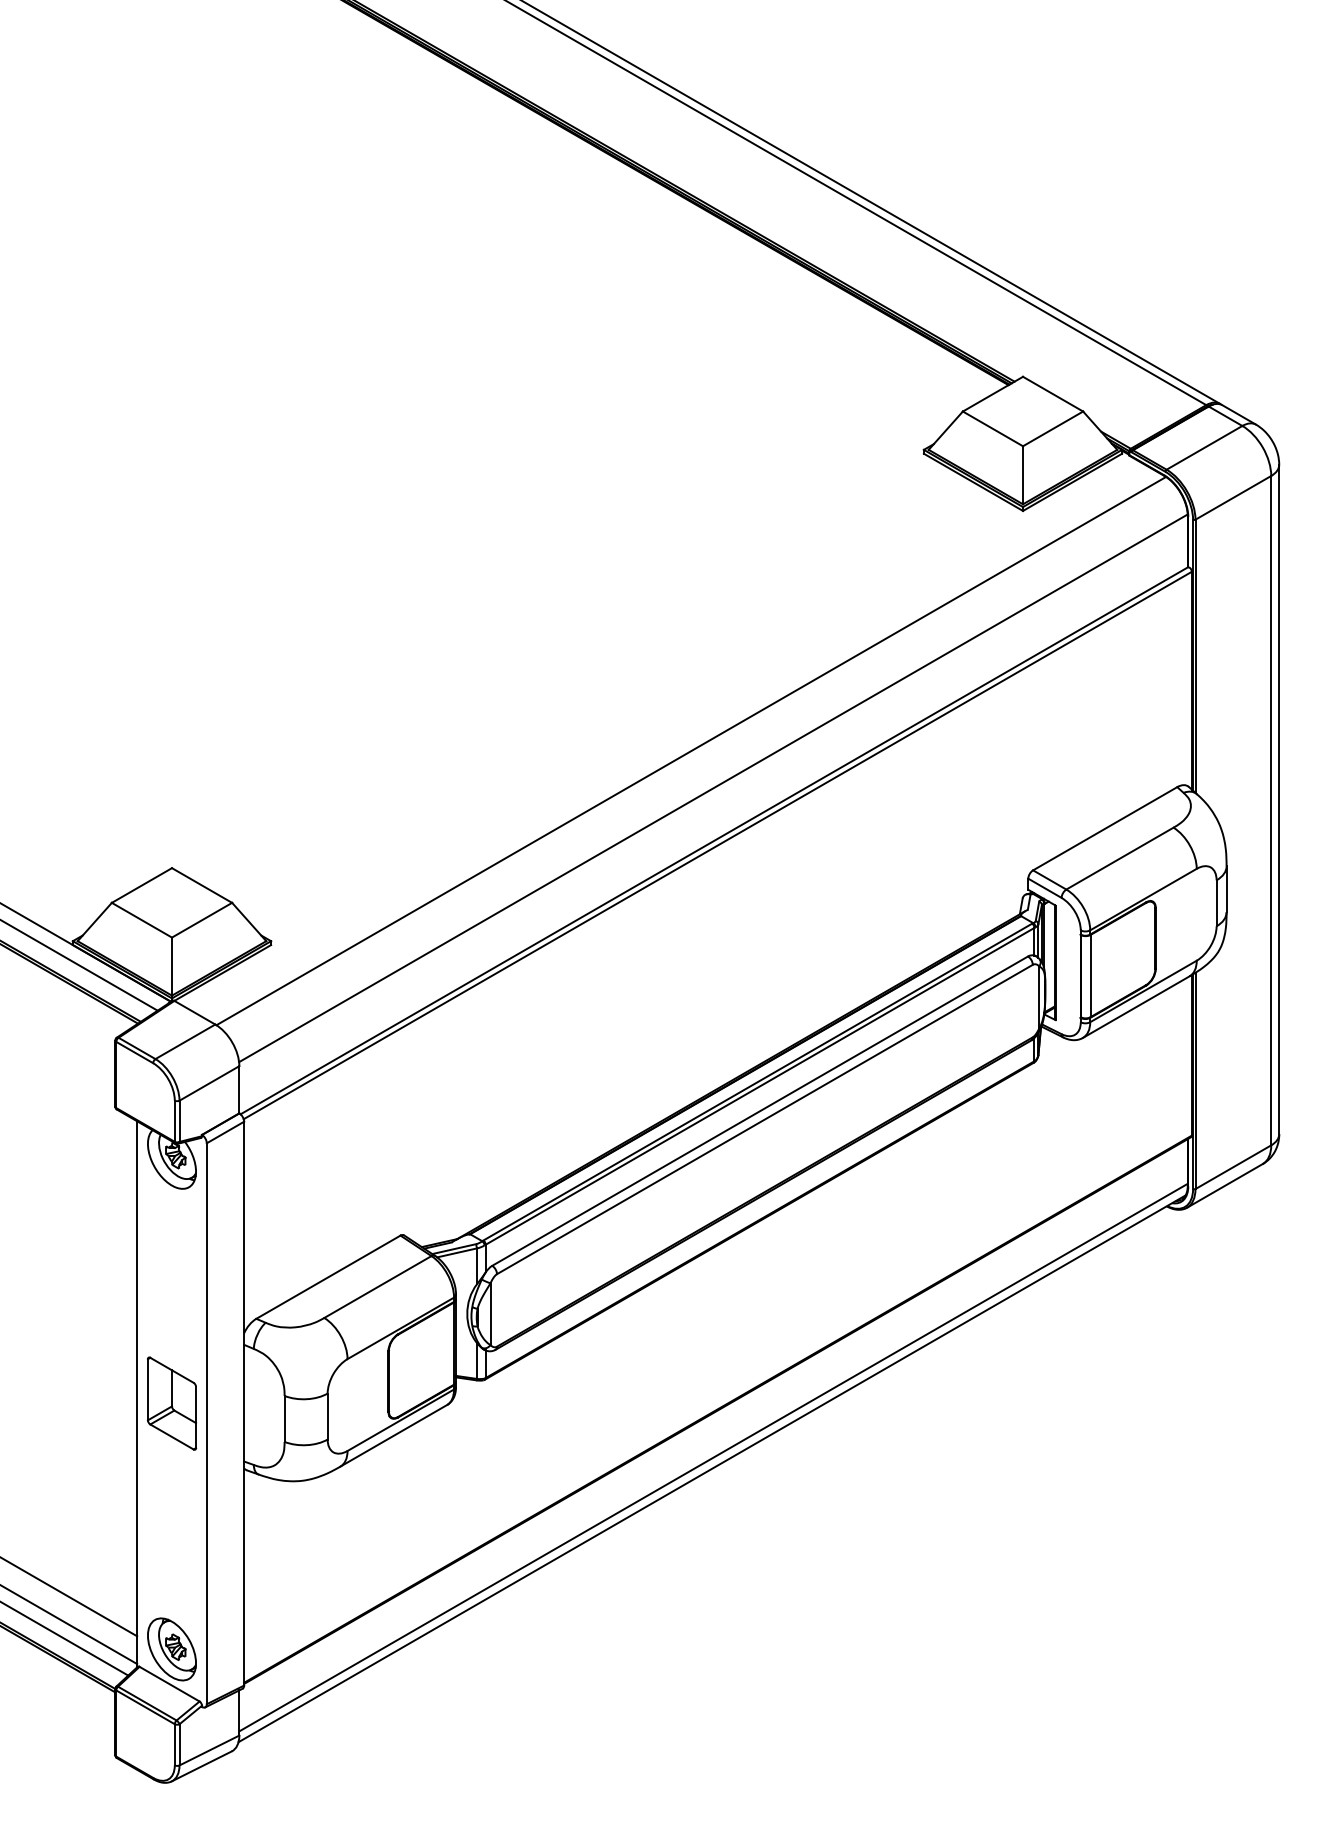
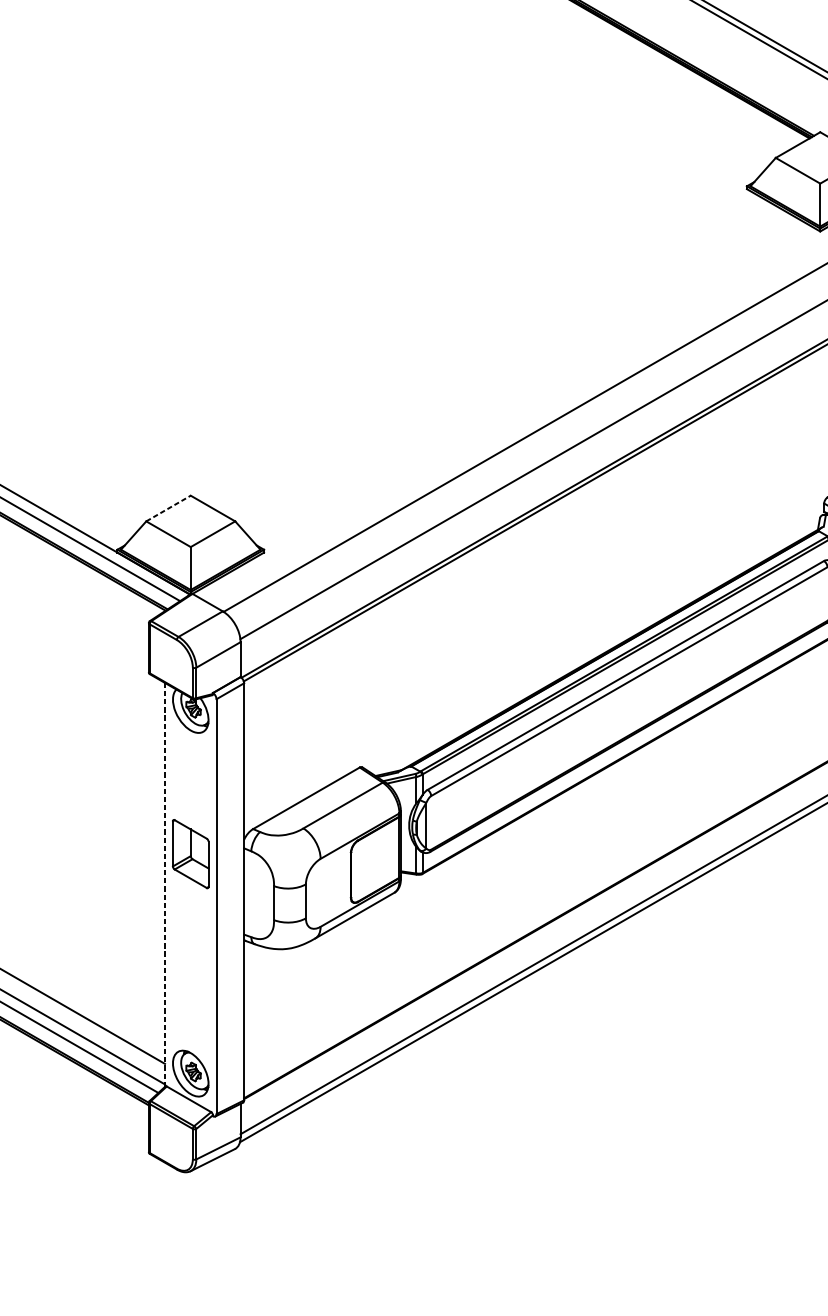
line: (141, 885) -> (168, 508), solid -> dashed
line: (137, 1394) -> (165, 885), solid -> dashed
part: (172, 1403) -> (191, 853), moved

